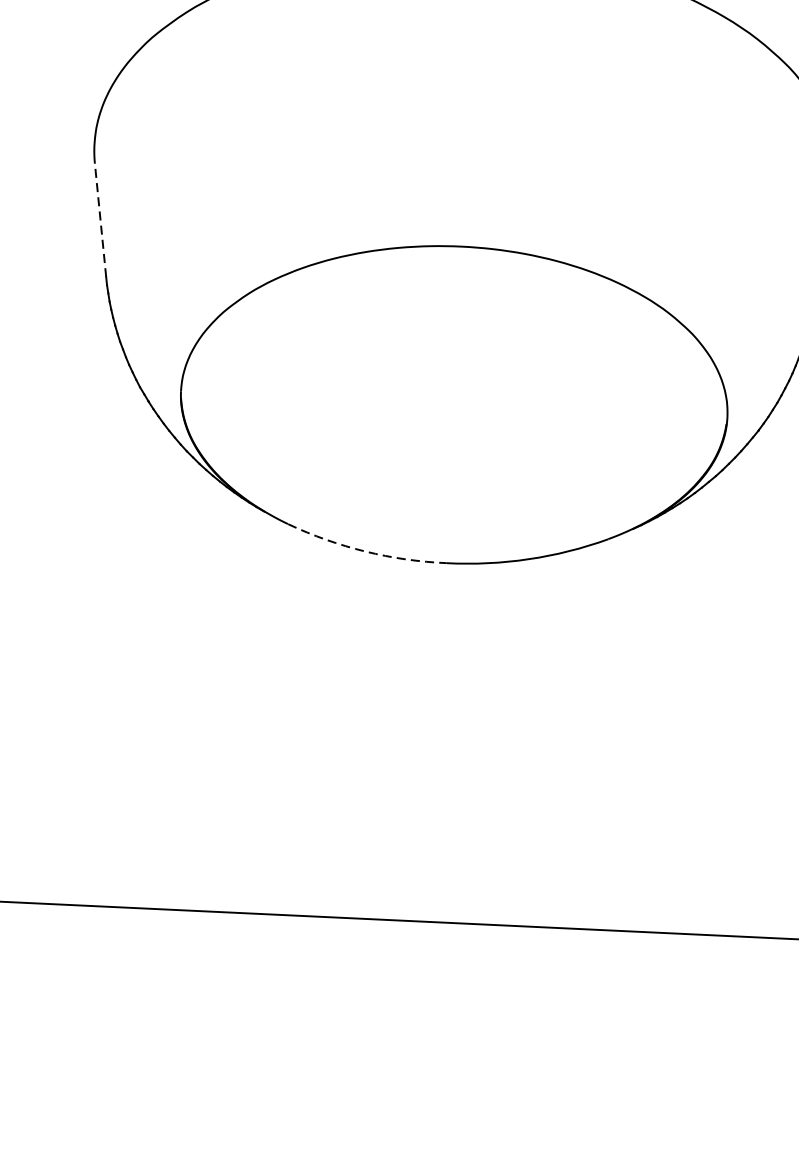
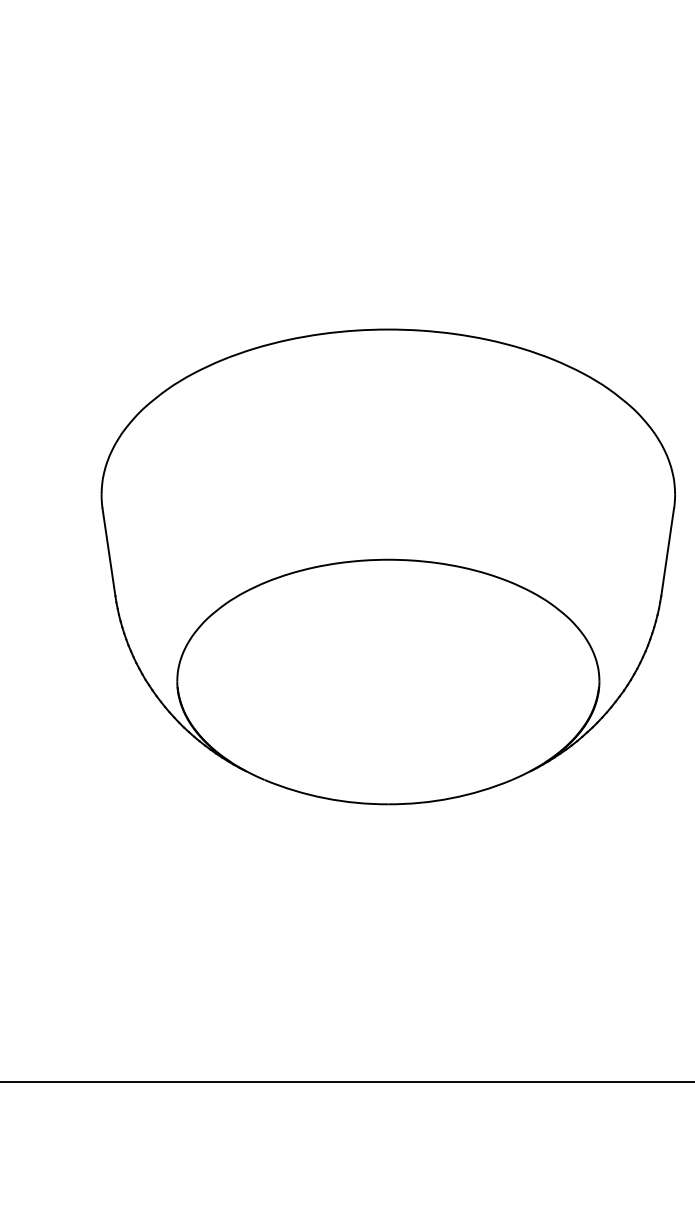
line: (99, 218) -> (108, 551), dashed -> solid
arc: (365, 551) -> (325, 798), dashed -> solid

